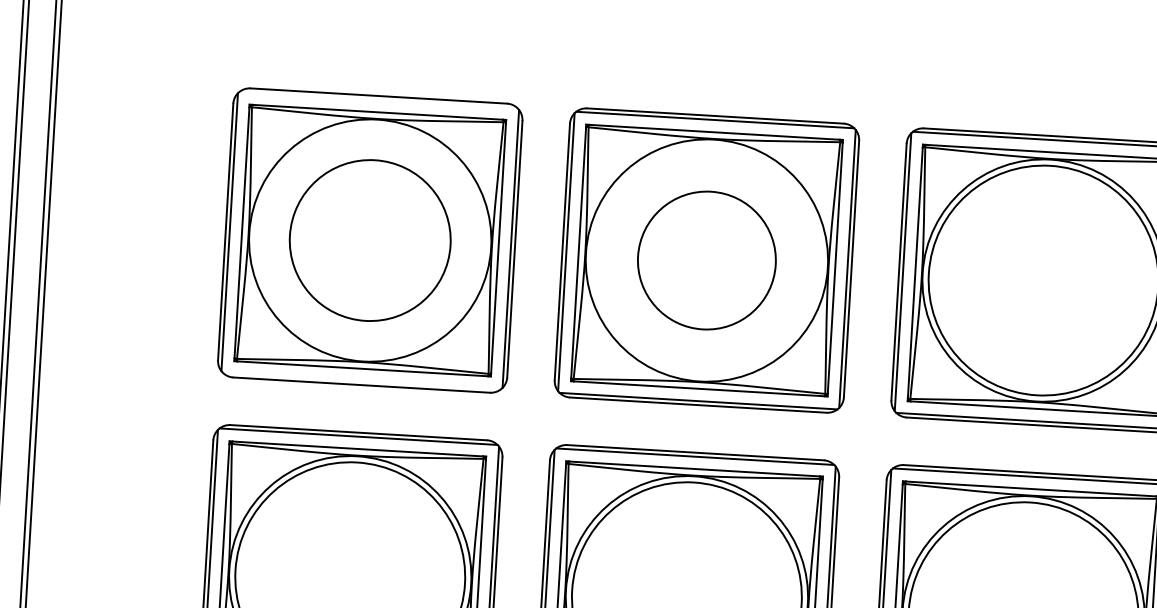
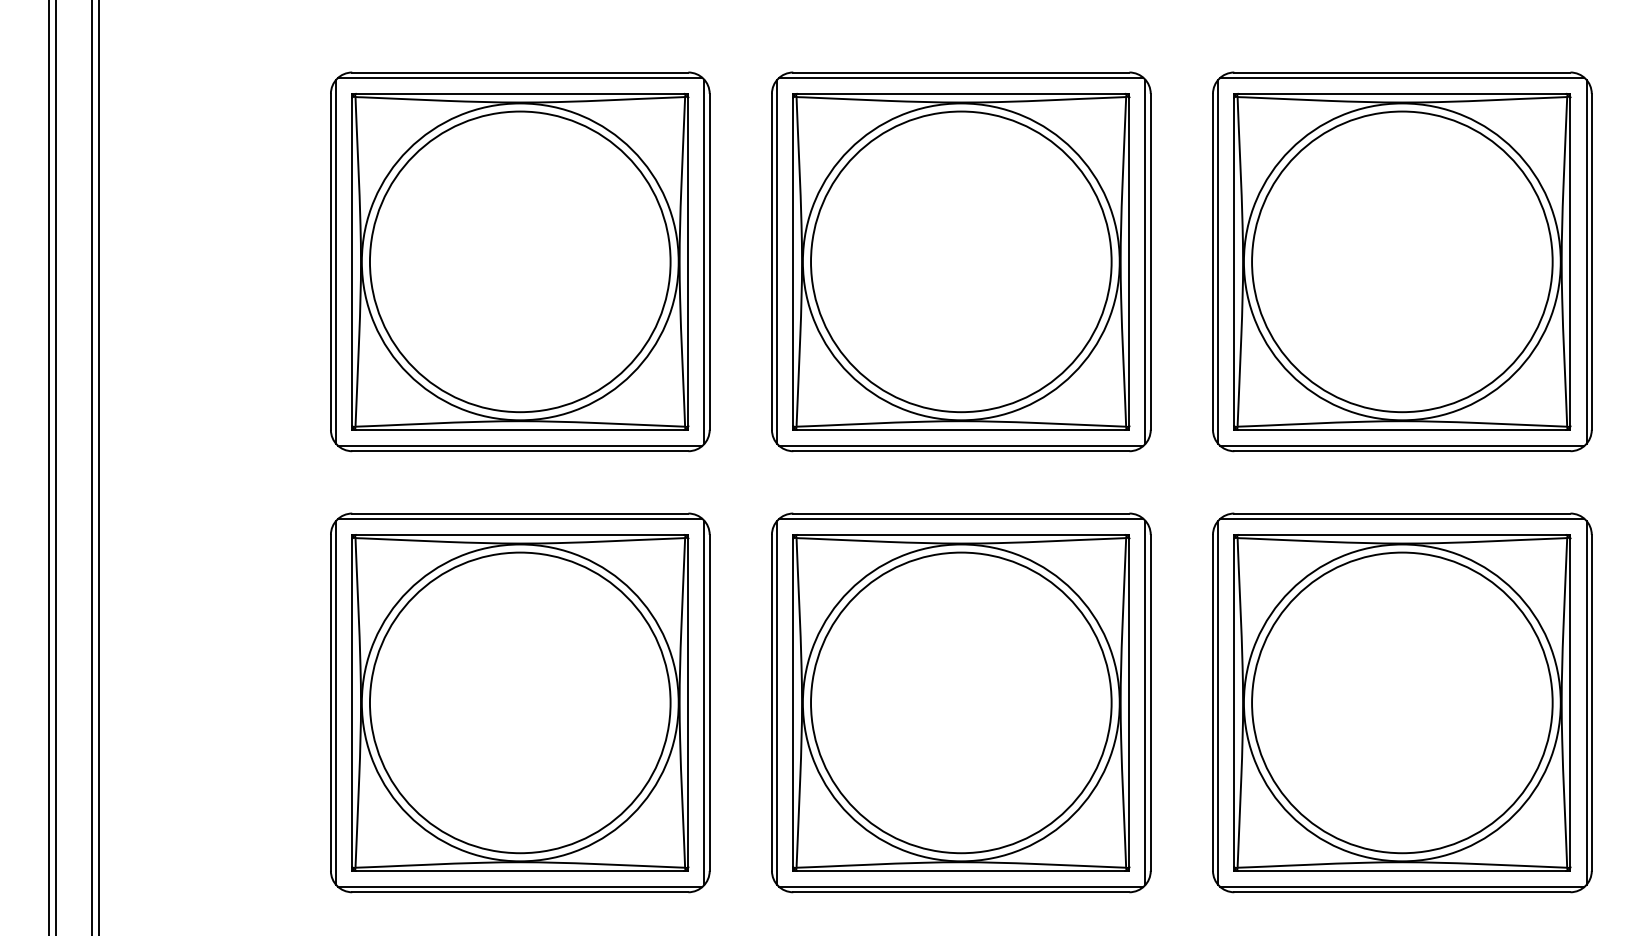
line: (378, 99) -> (520, 77), added
circle: (369, 240) -> (519, 261), size x1.43
circle: (707, 260) -> (961, 261), size x1.67
line: (362, 381) -> (520, 446), added

